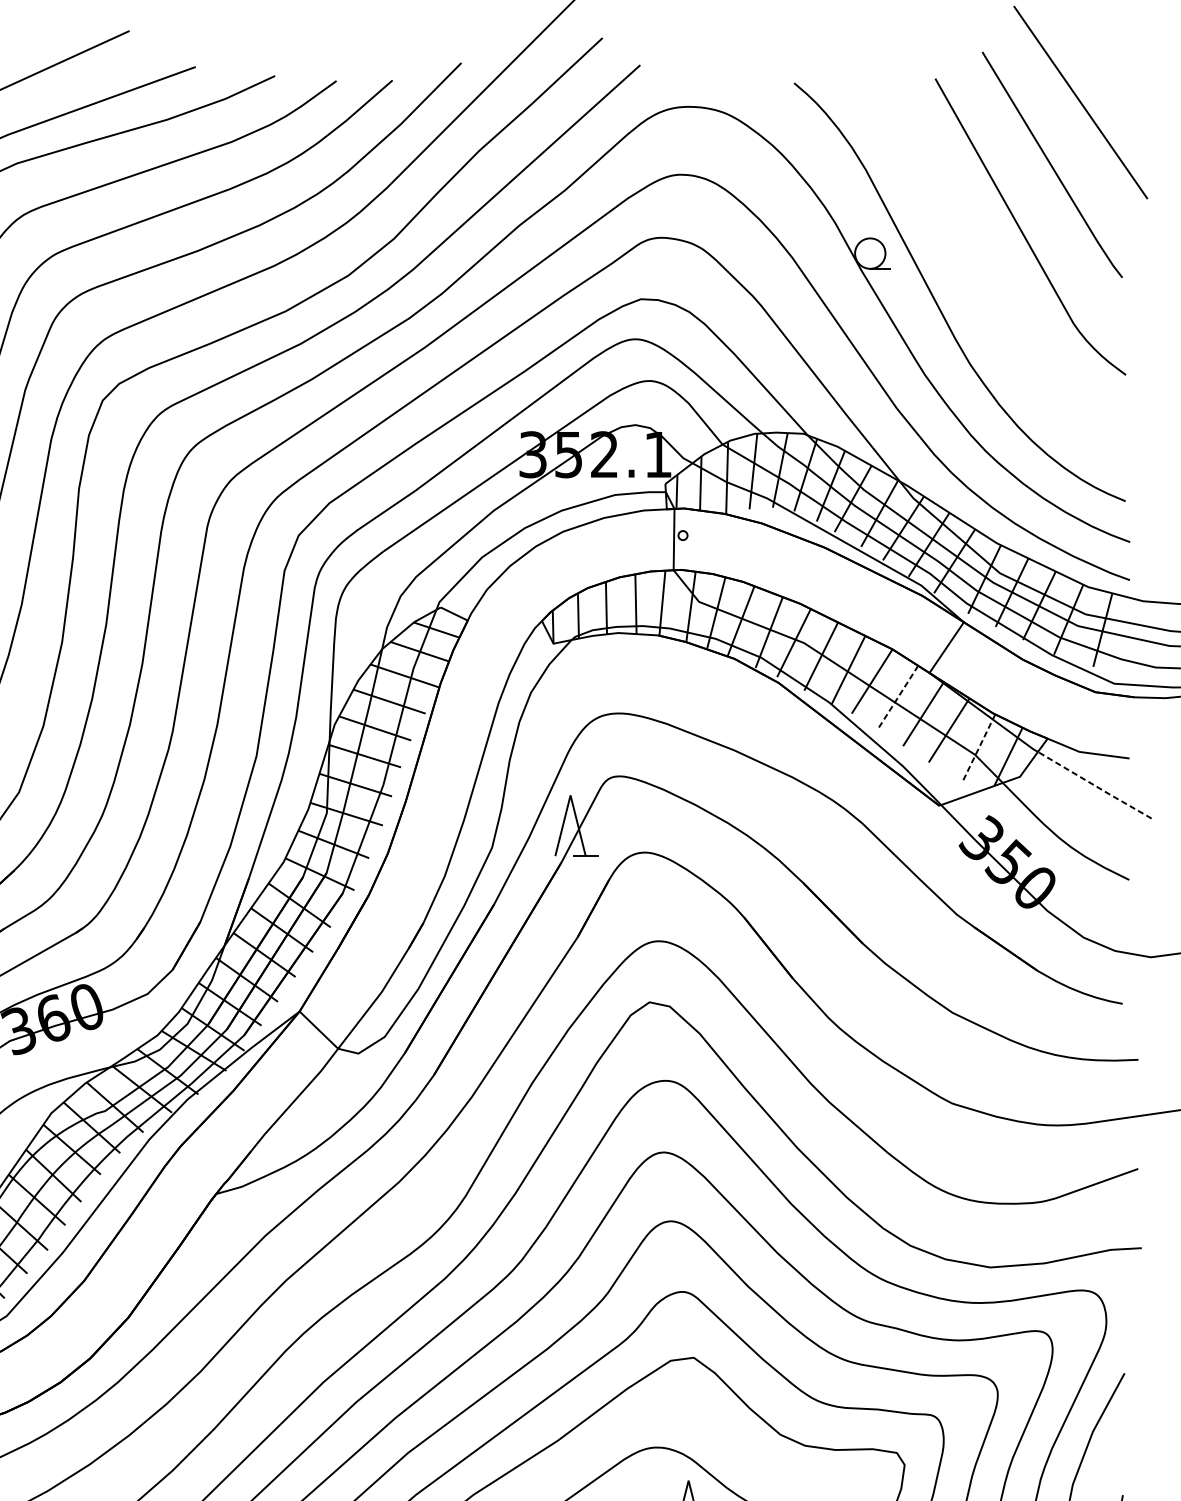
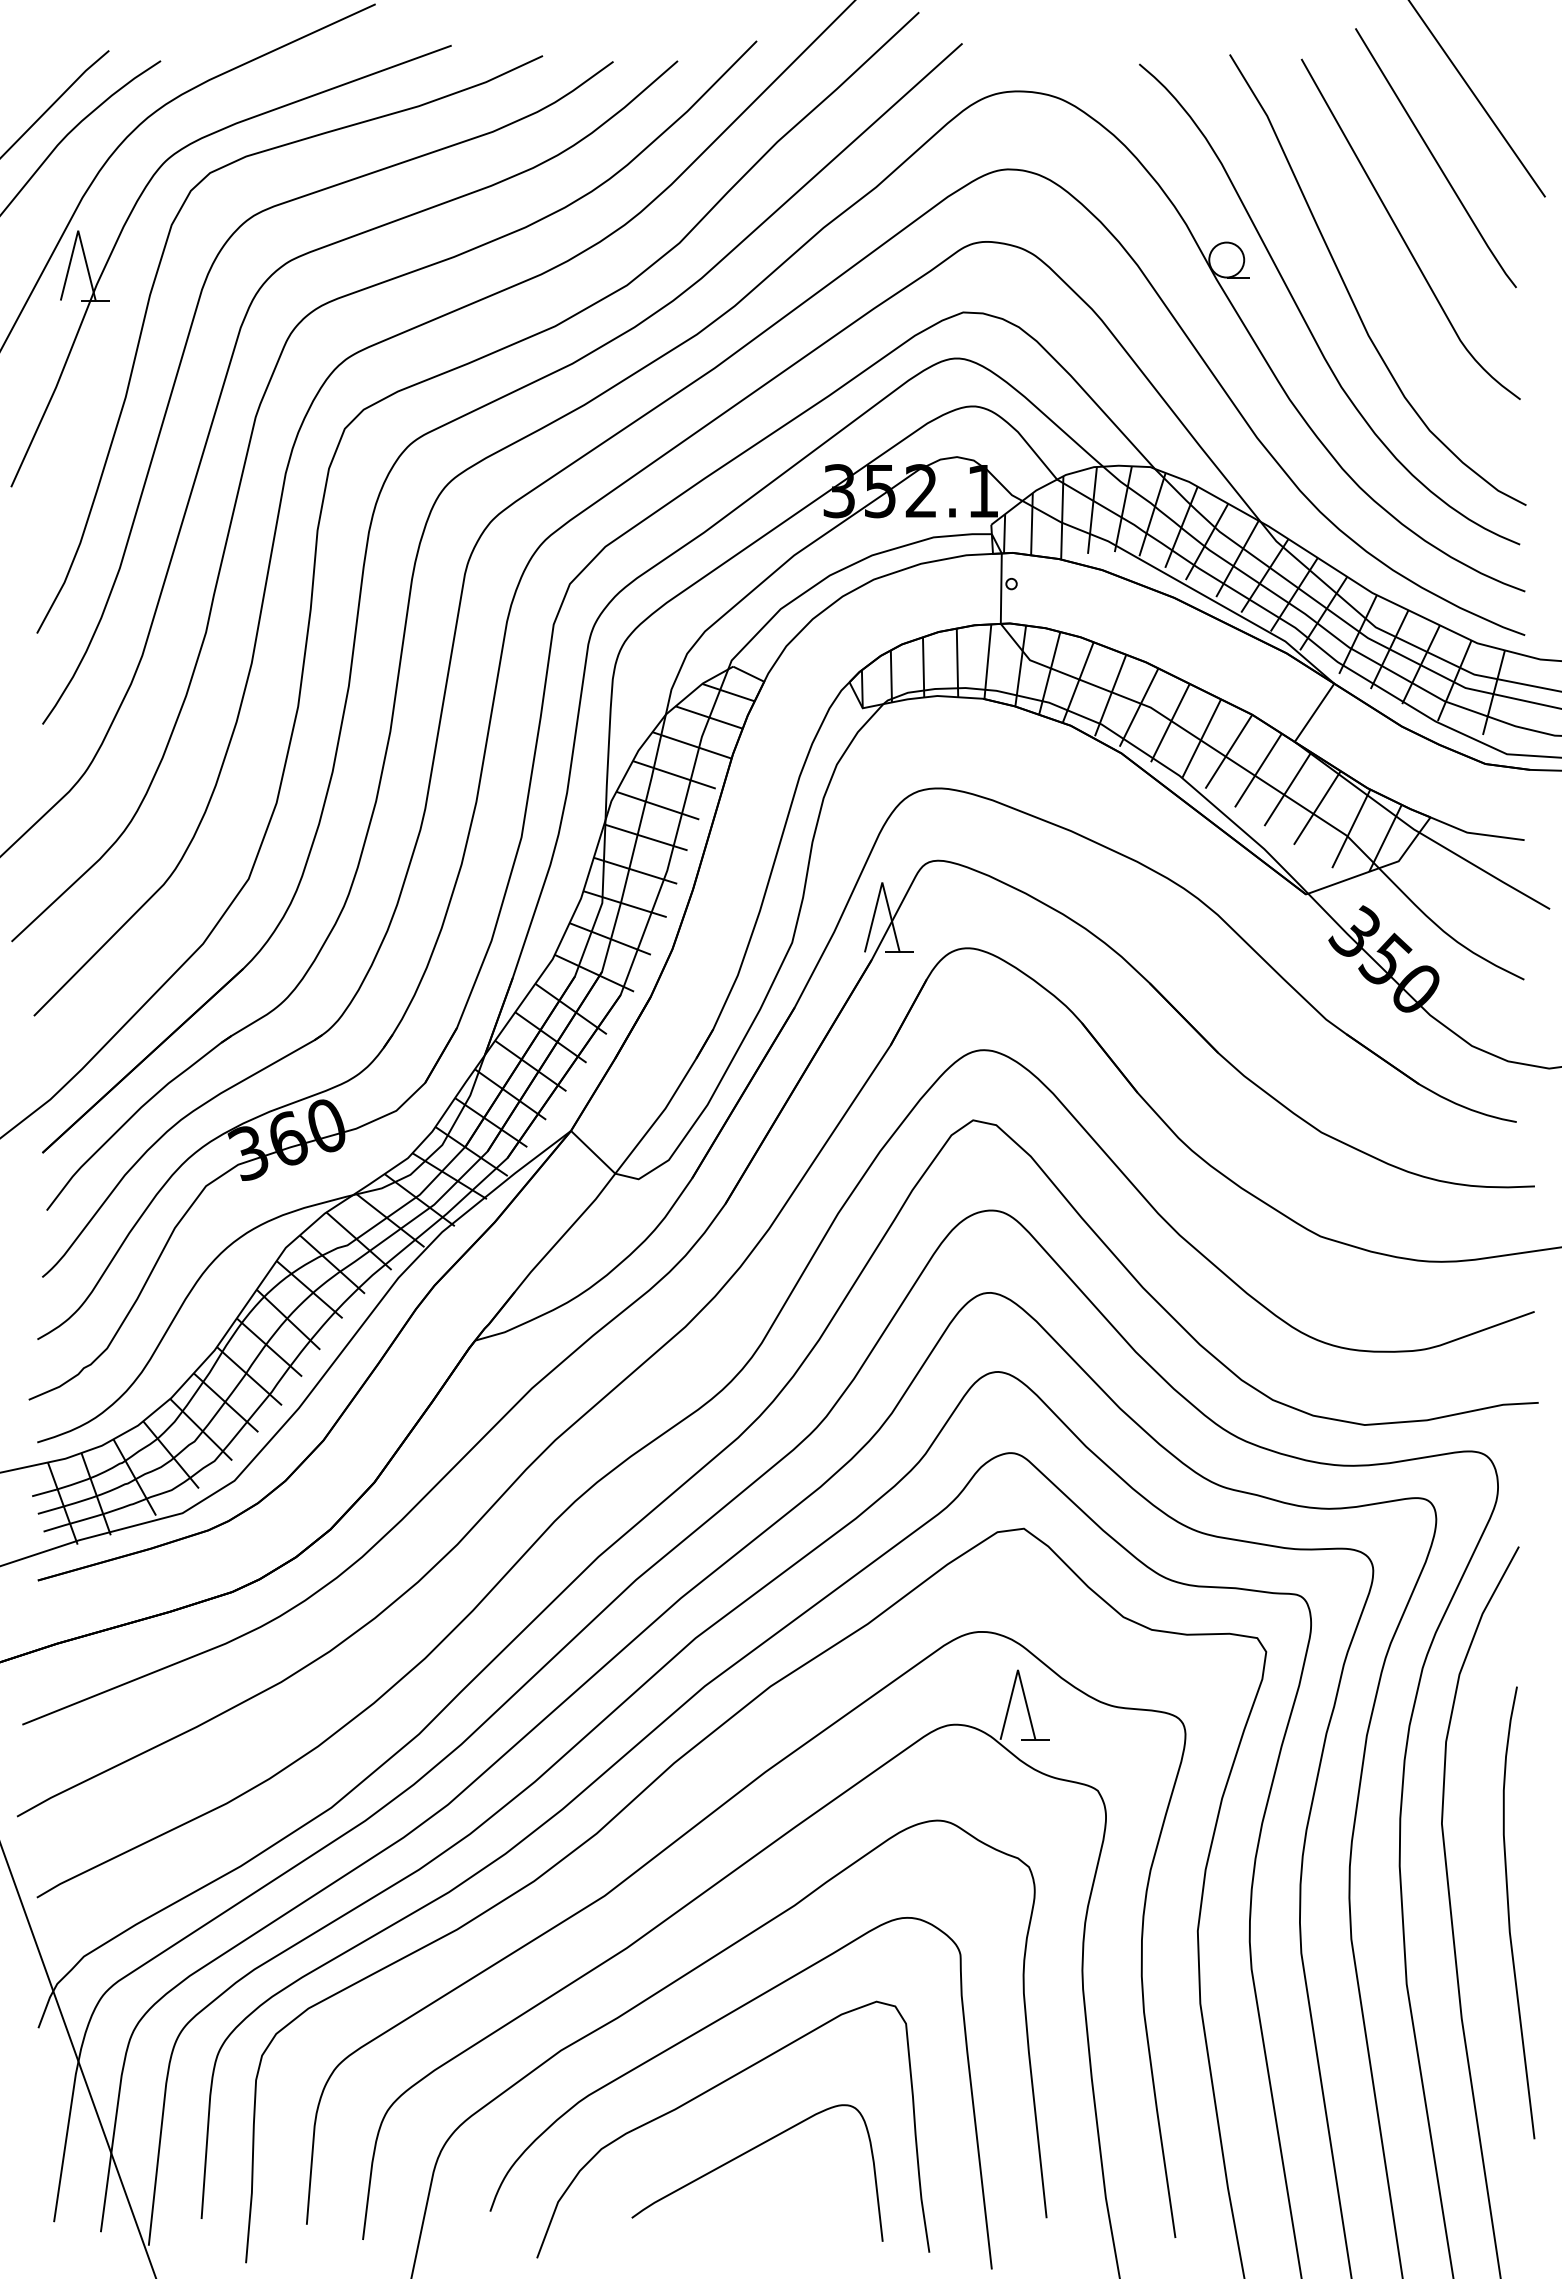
curve: (976, 279) -> (1348, 289), added
line: (897, 697) -> (1258, 770), dashed -> solid
line: (978, 748) -> (1351, 828), dashed -> solid
line: (1094, 785) -> (1484, 871), dashed -> solid

